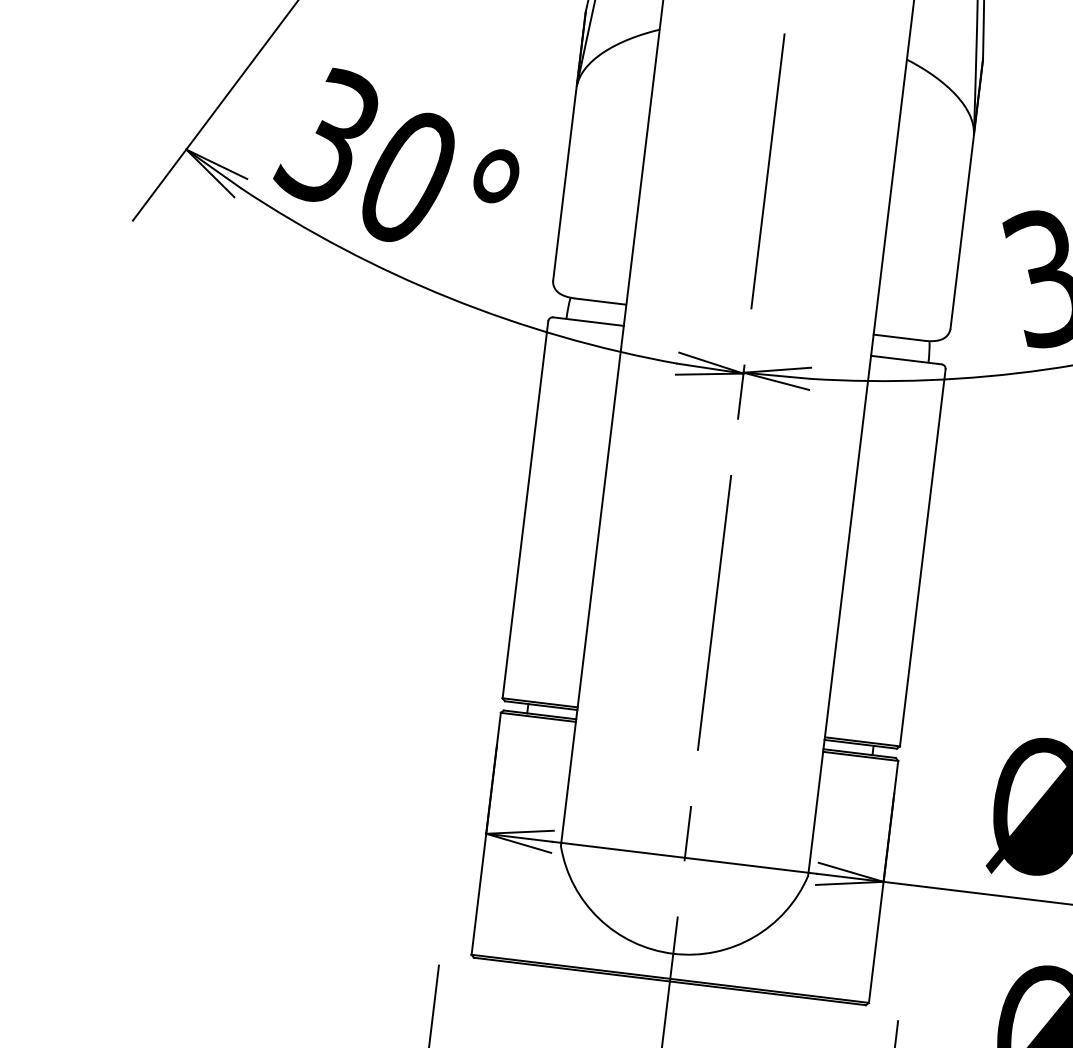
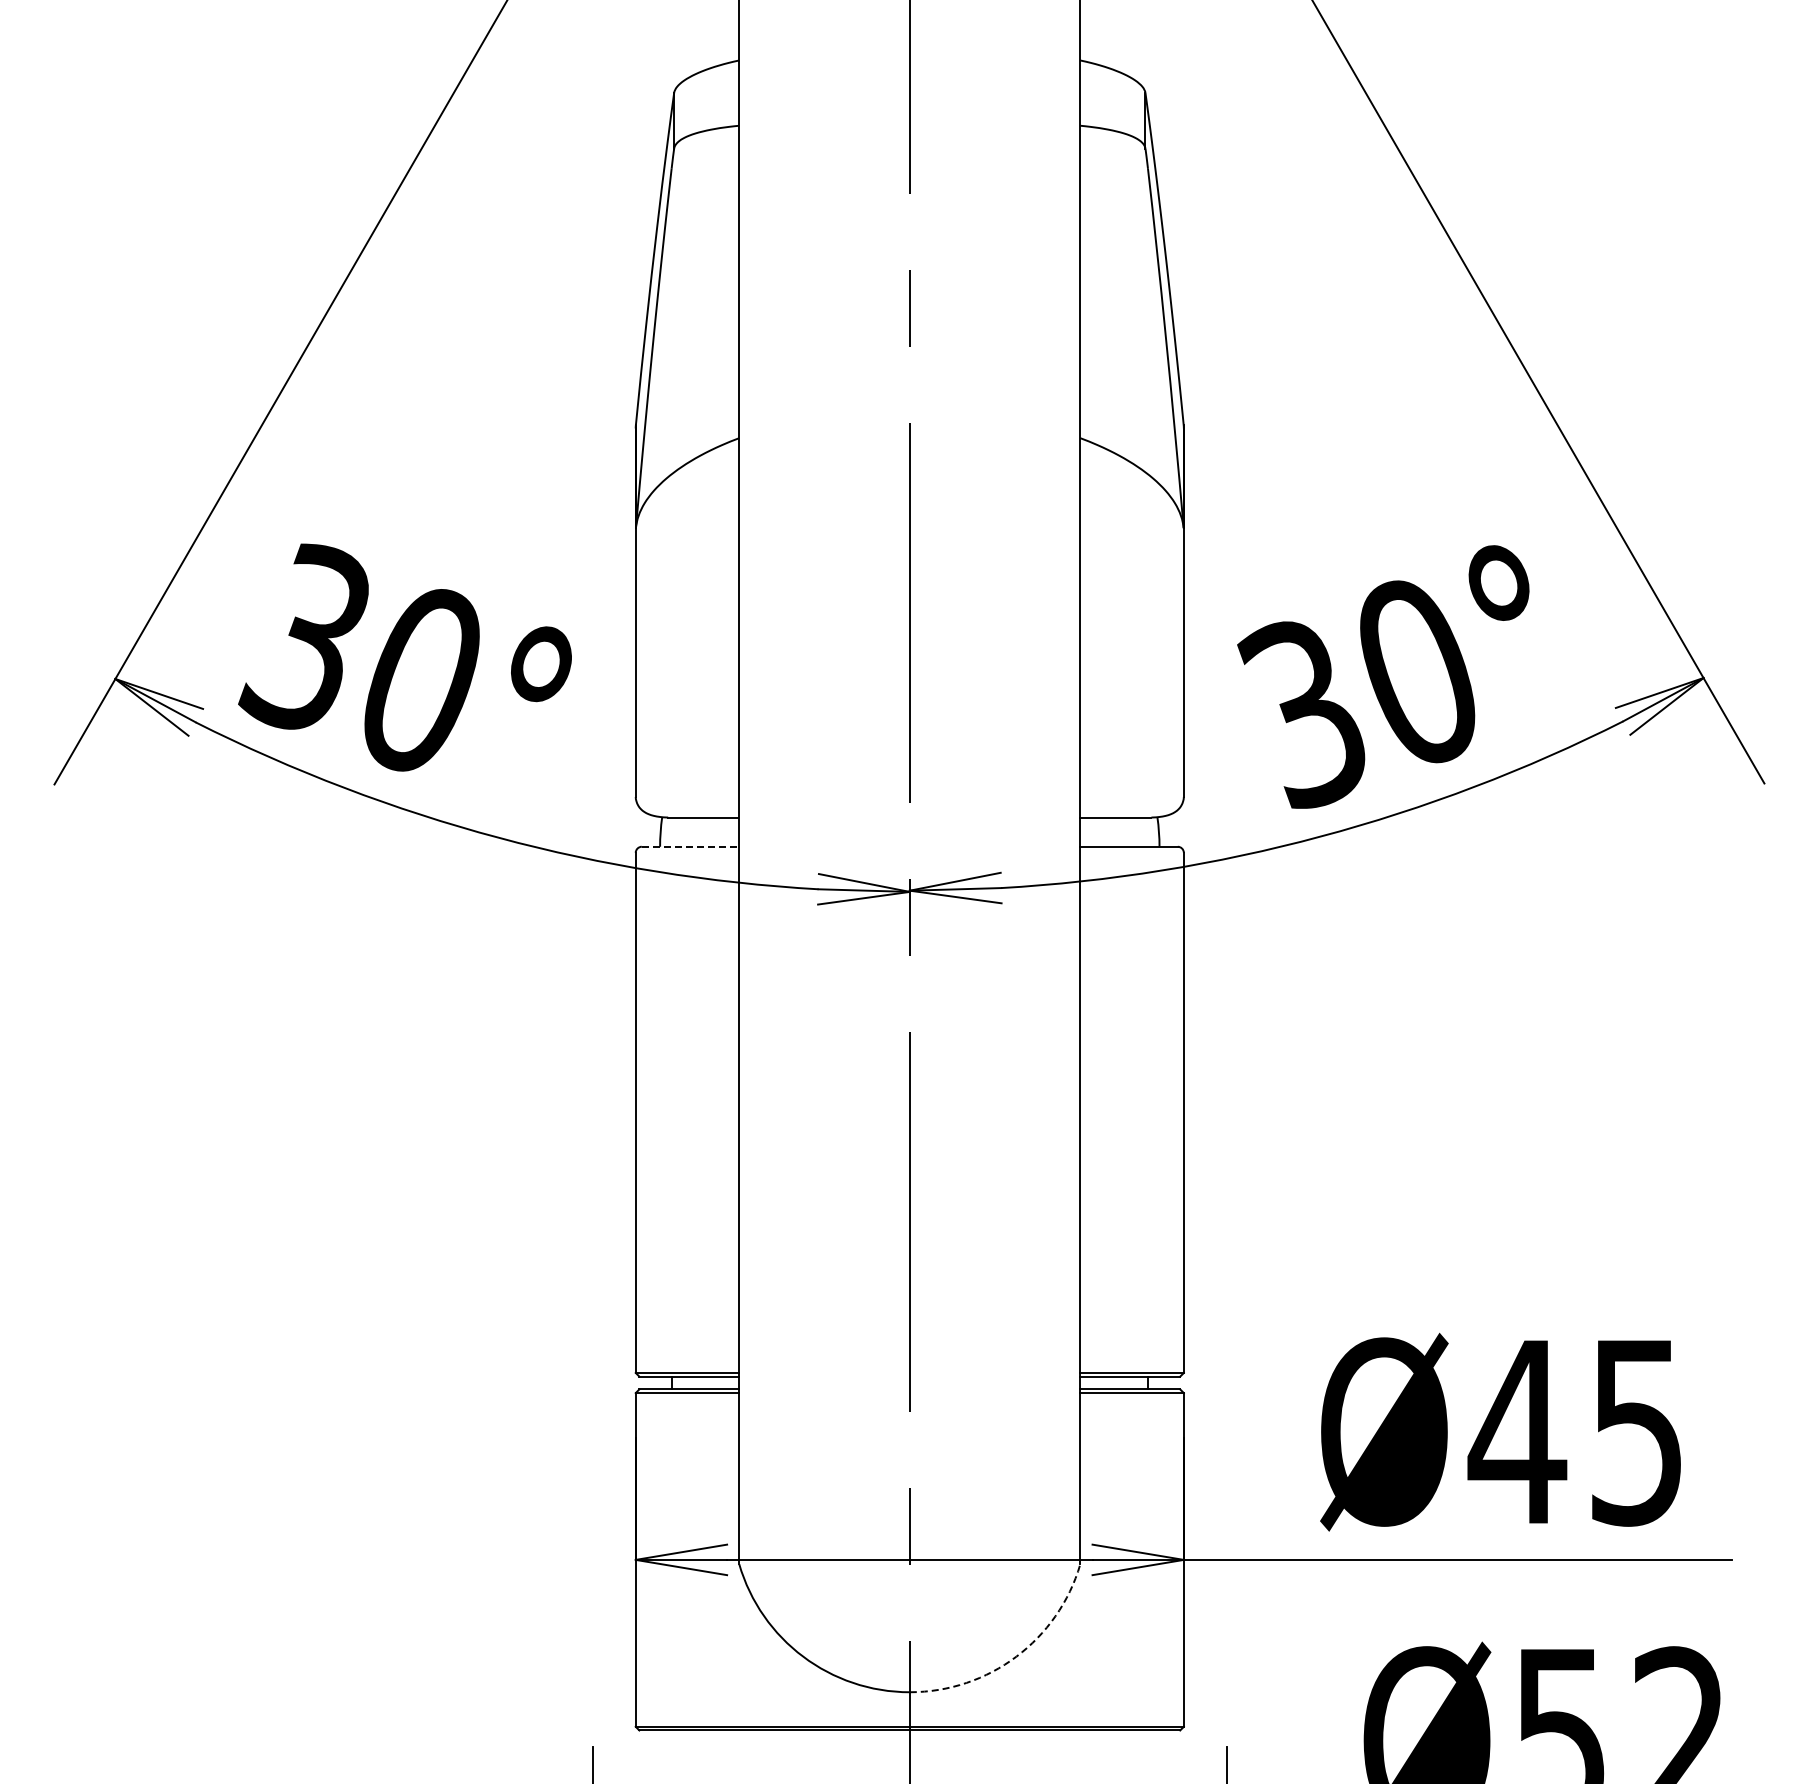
line: (588, 321) -> (690, 846), solid -> dashed
arc: (753, 937) -> (1016, 1656), solid -> dashed

